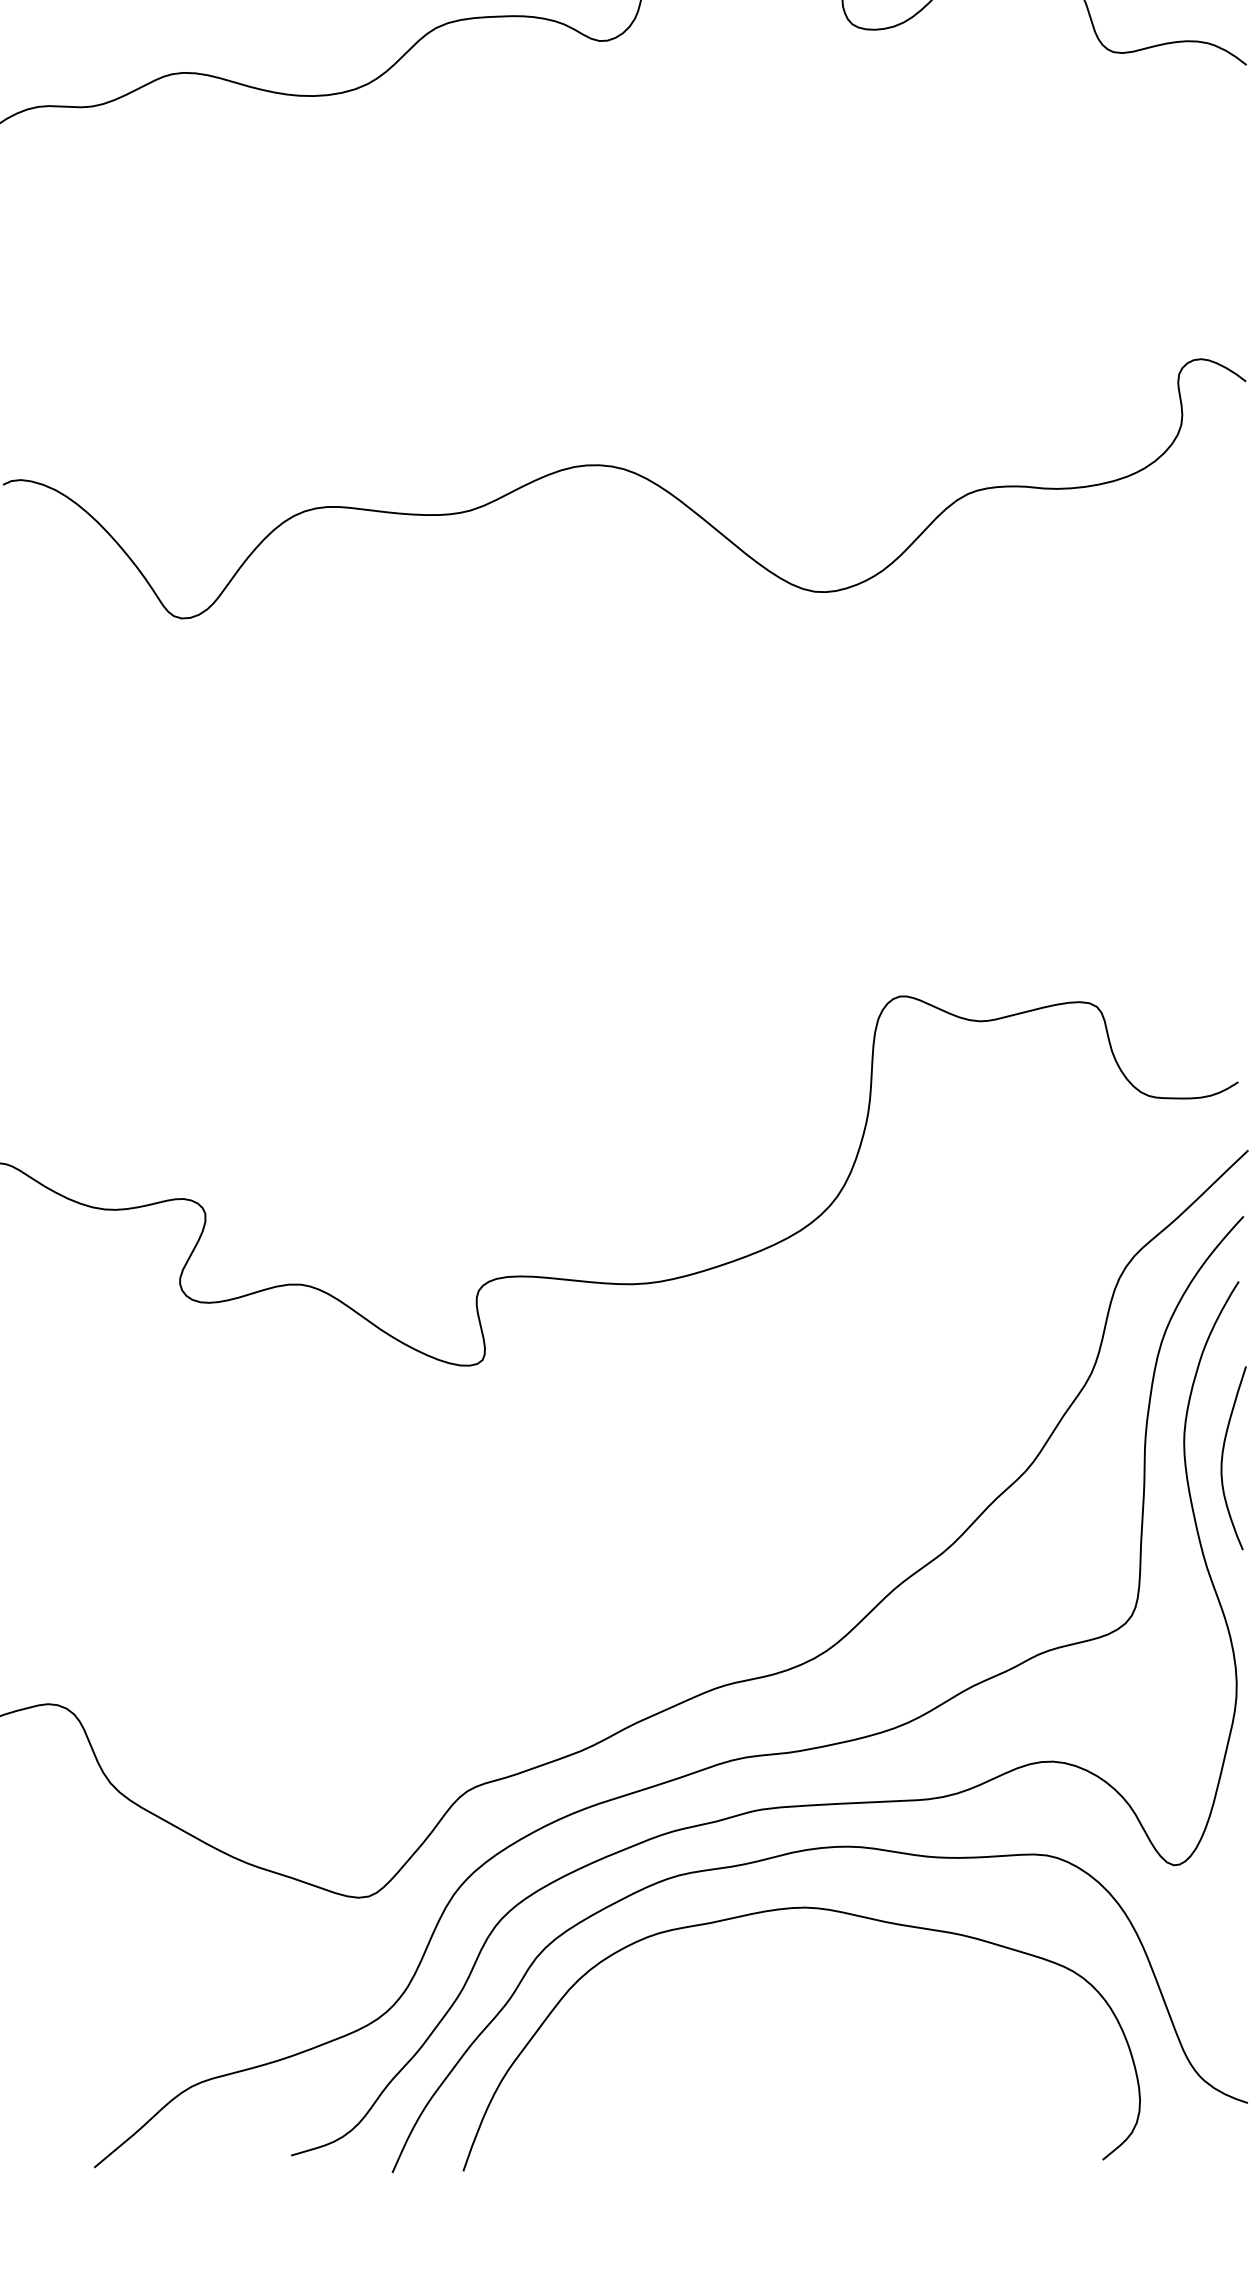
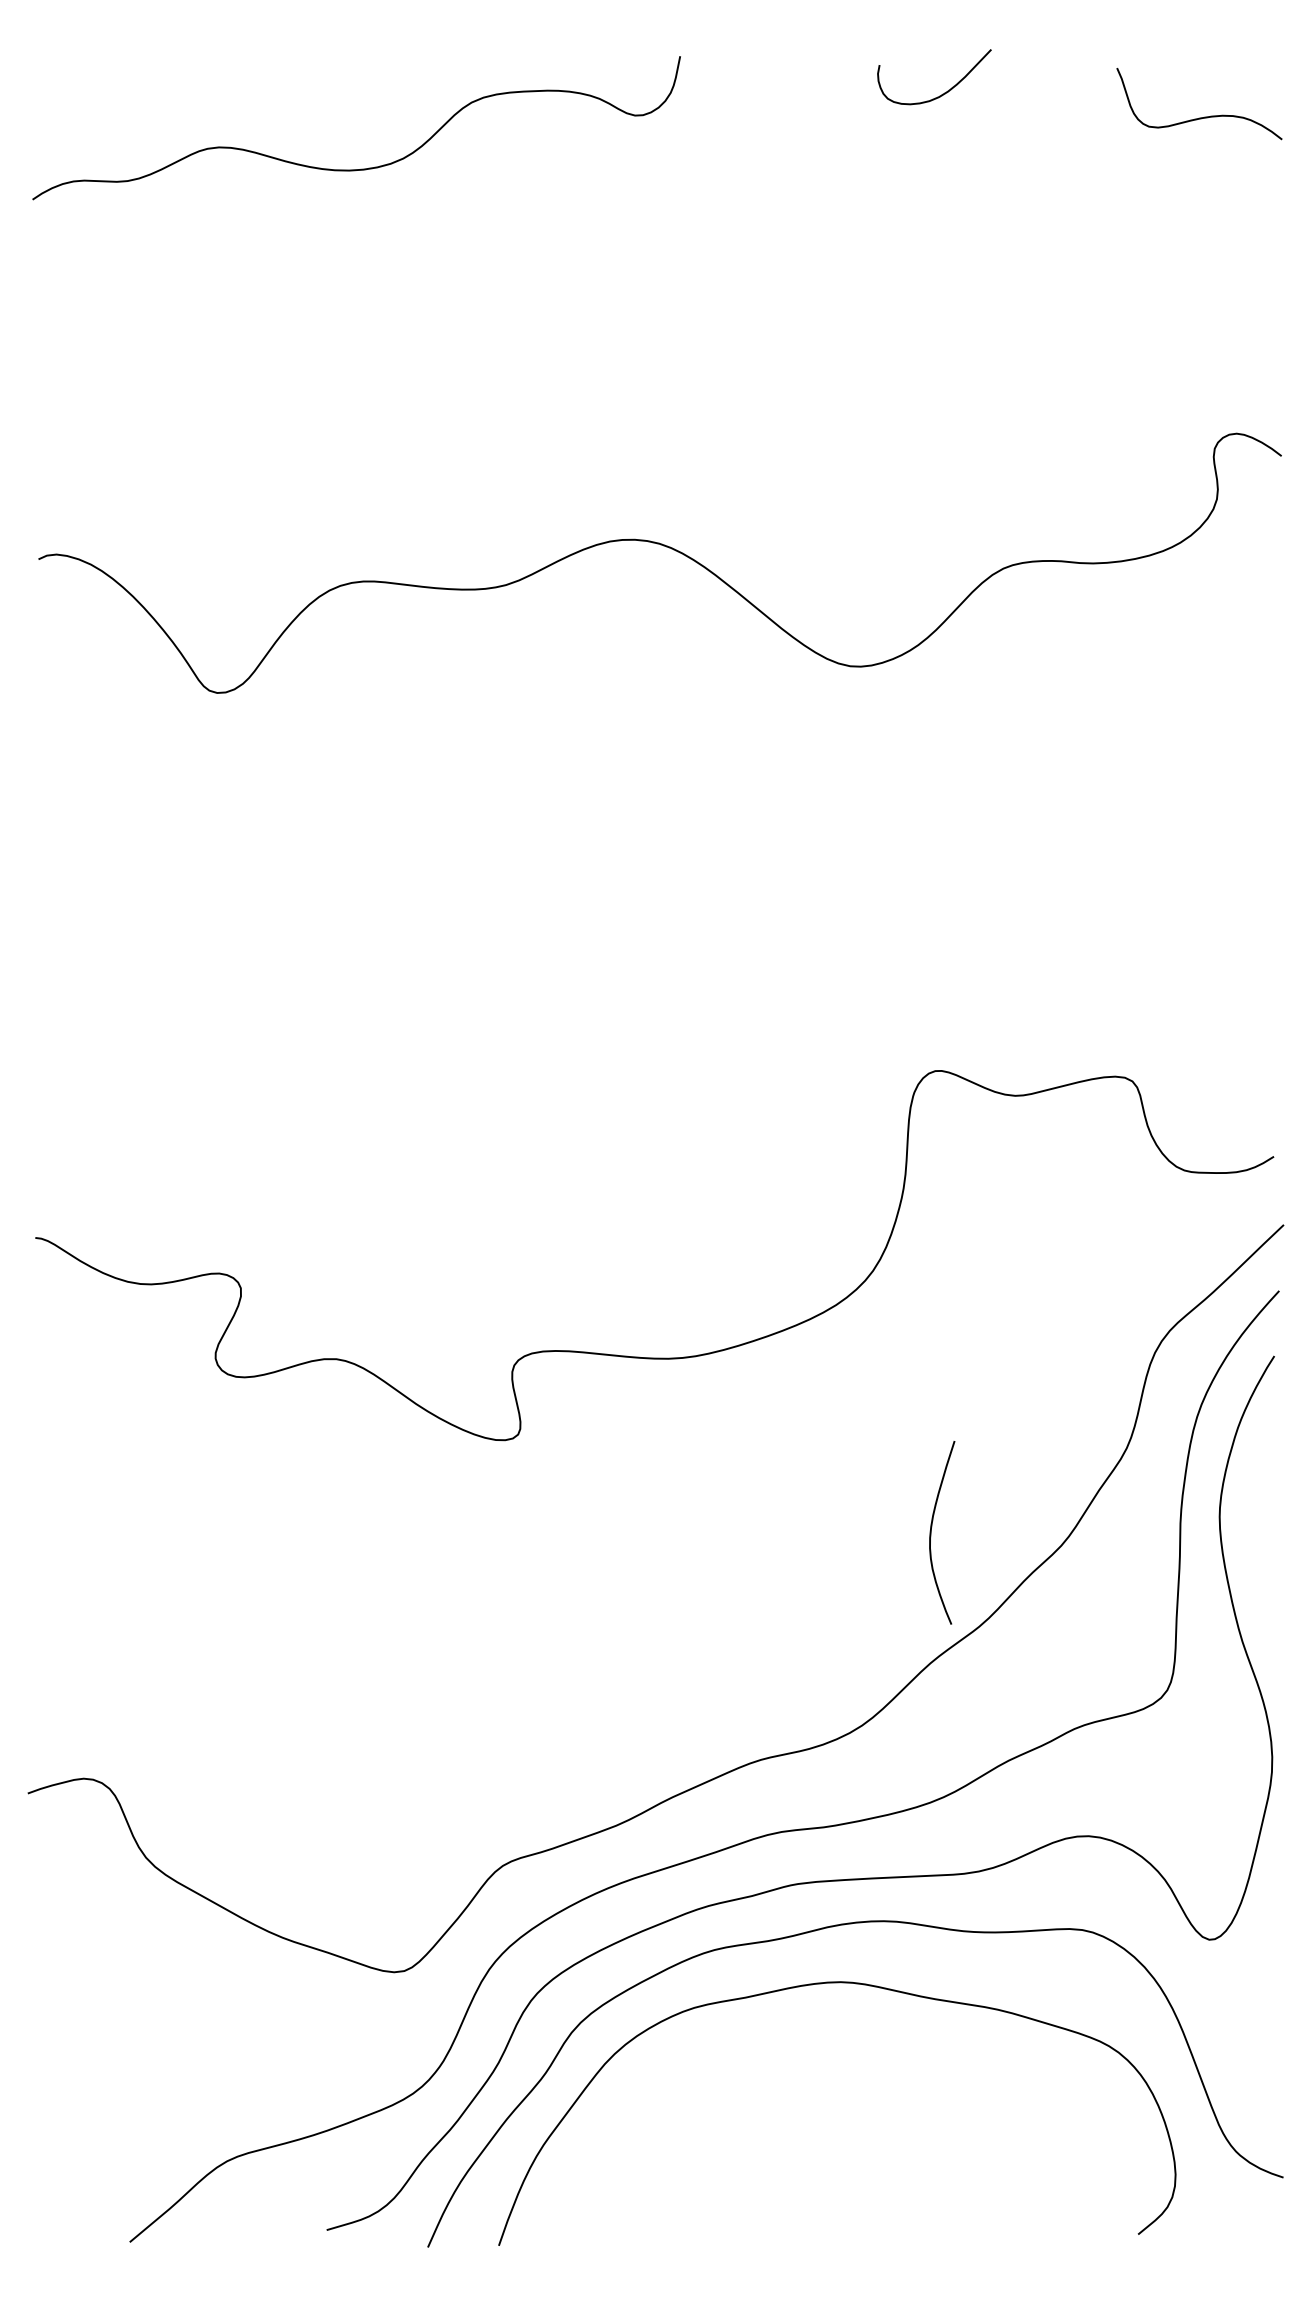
curve: (1222, 1457) -> (931, 1532), moved

